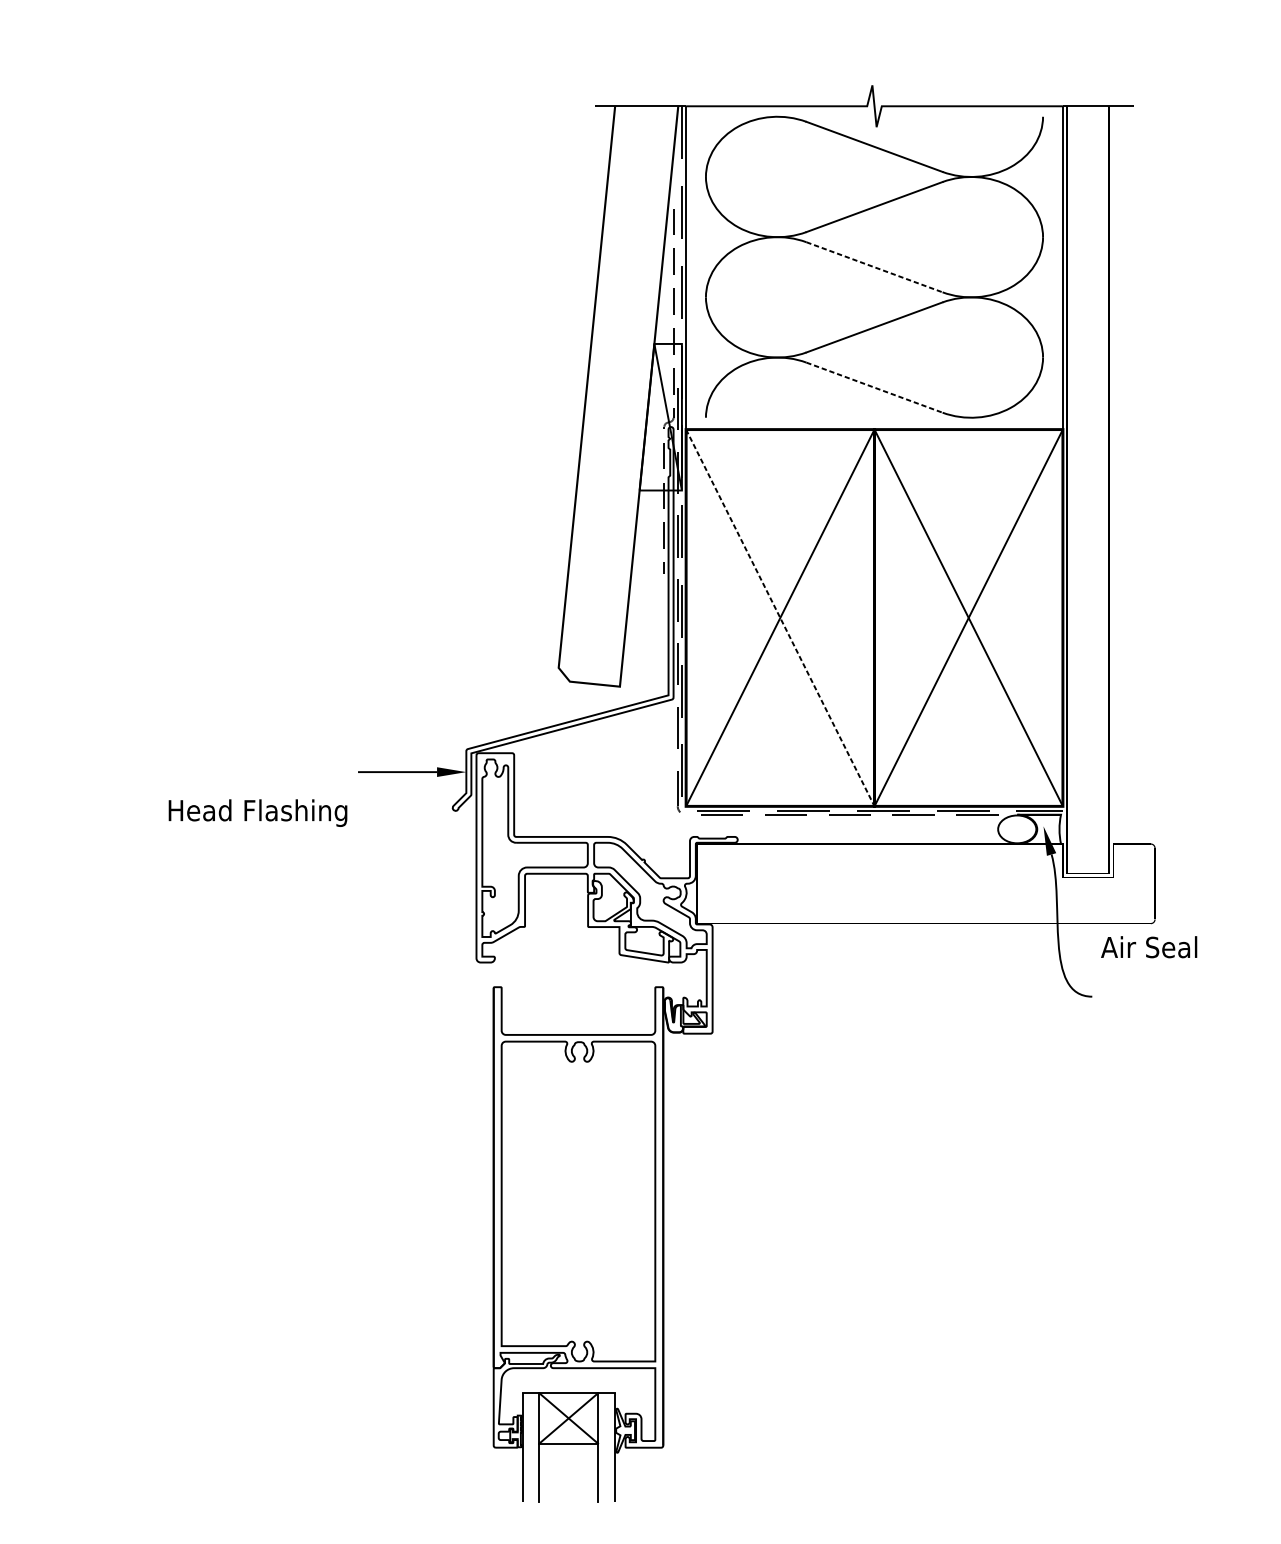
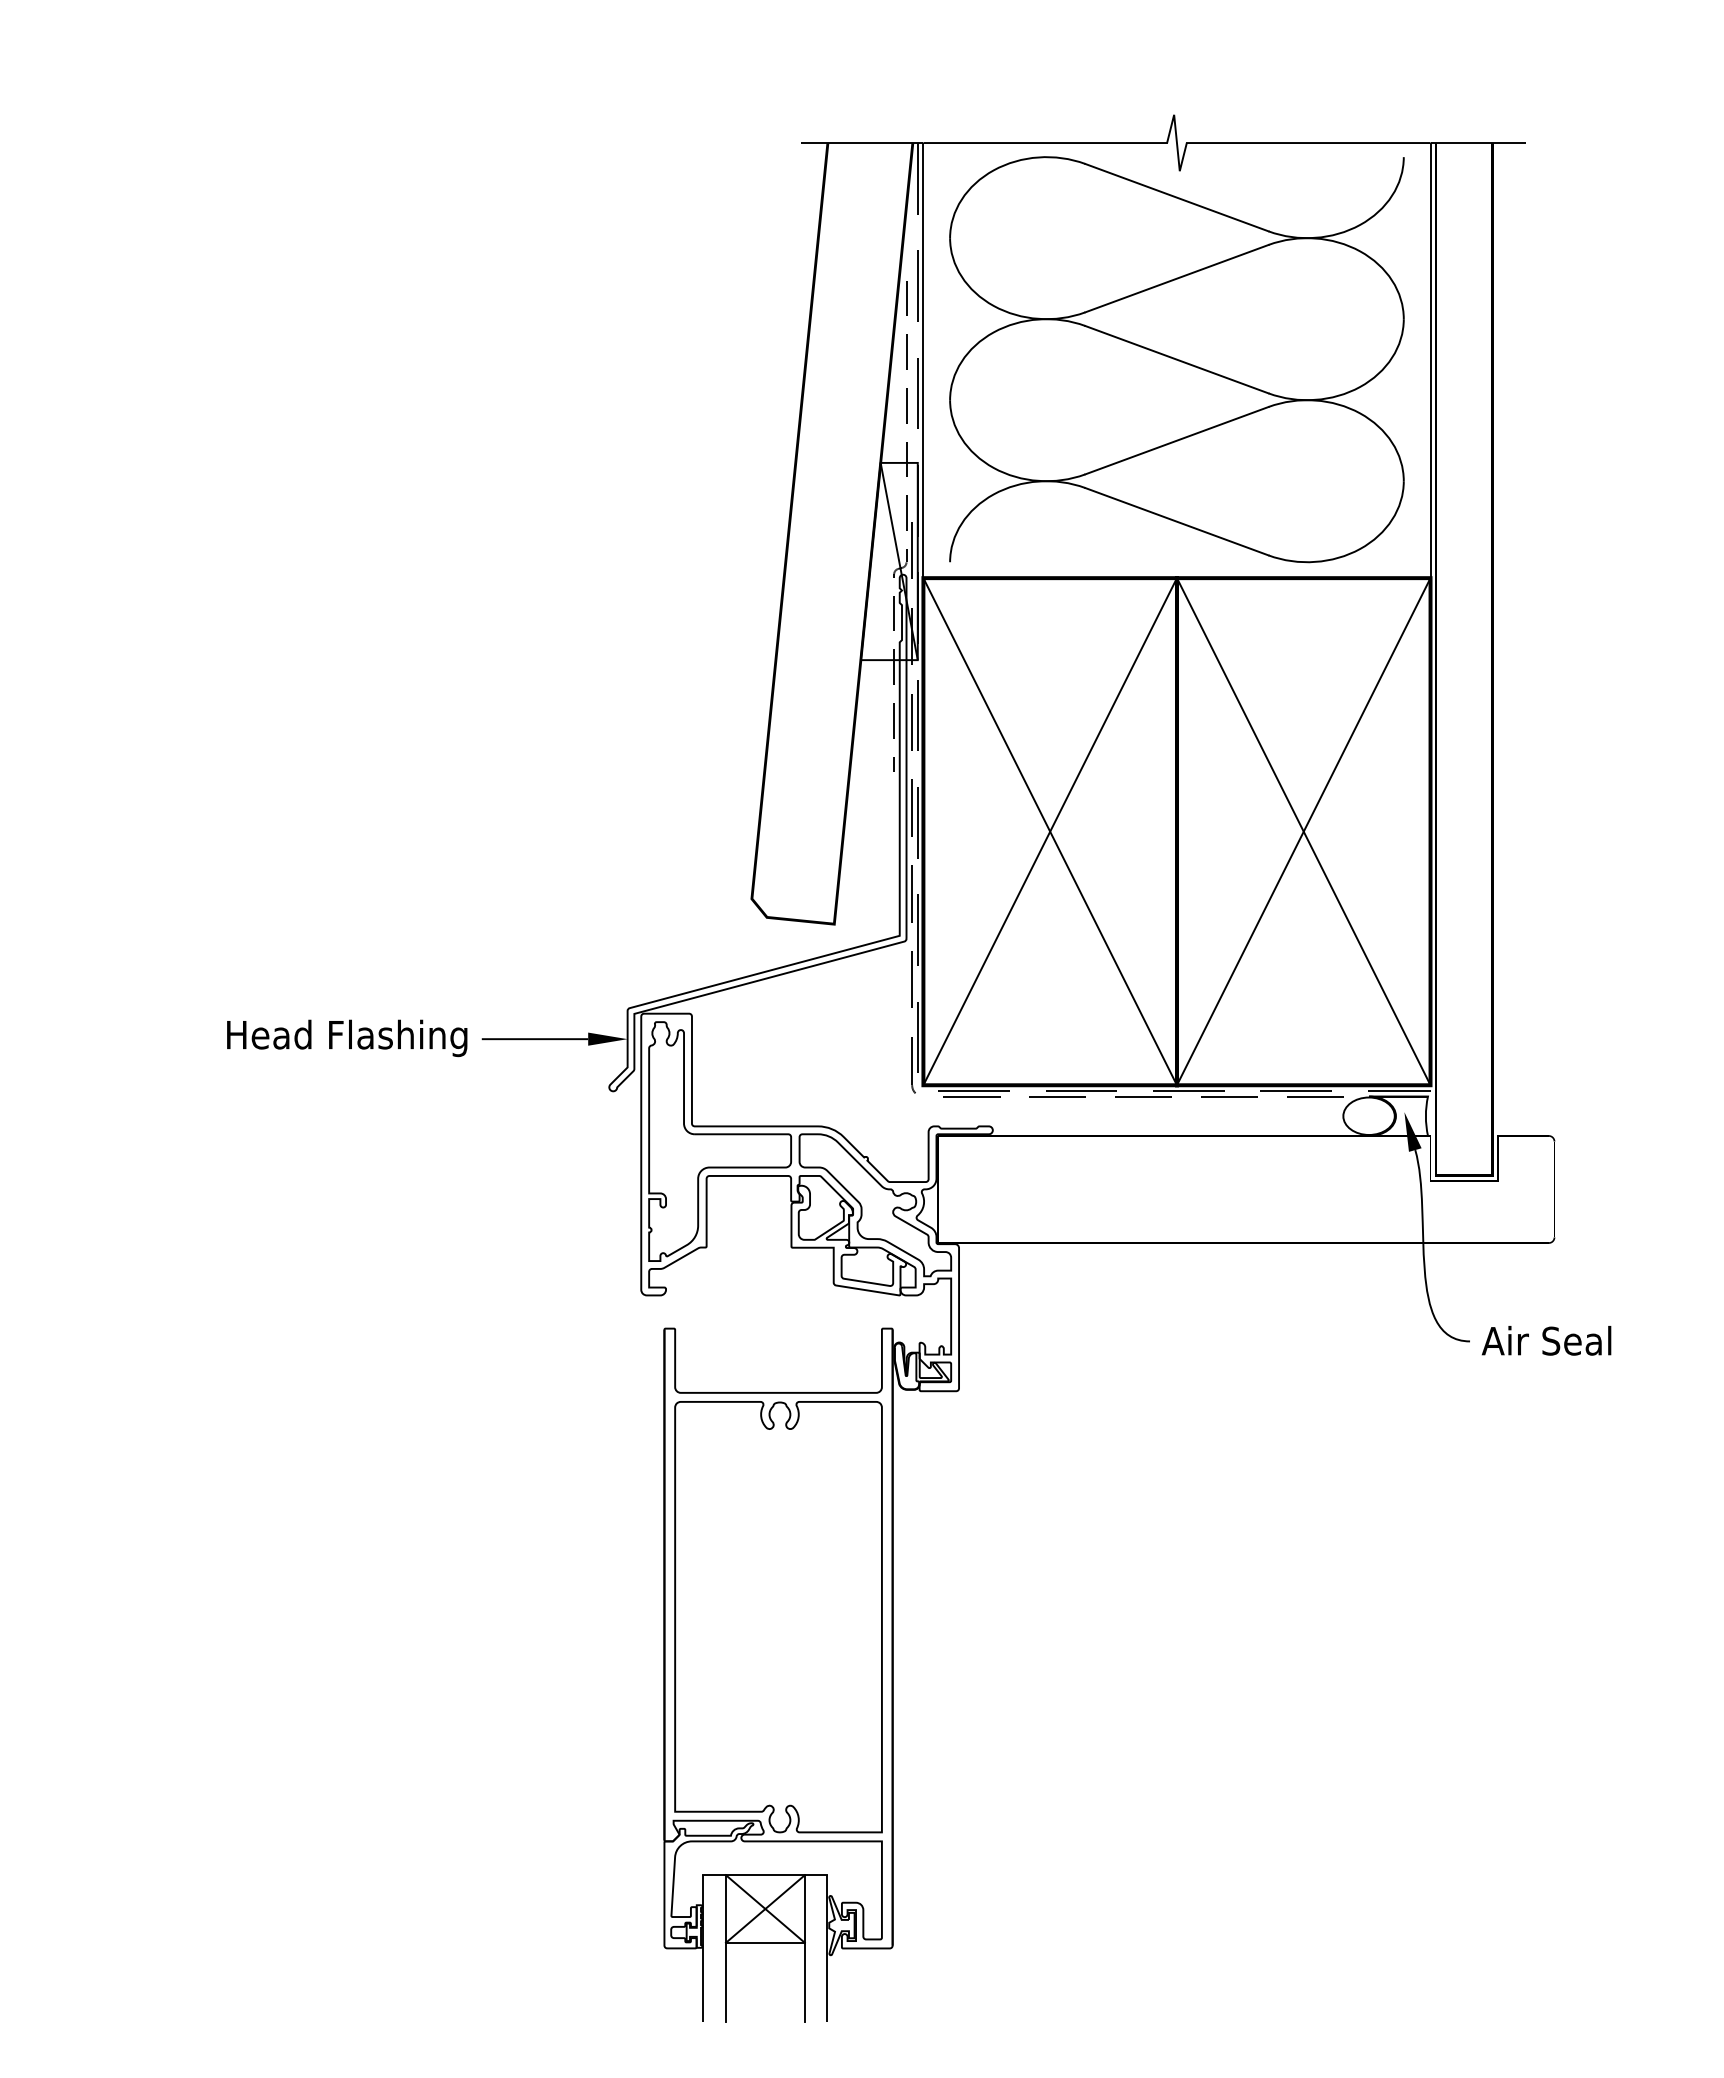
line: (874, 267) -> (1176, 359), dashed -> solid
line: (874, 387) -> (1176, 521), dashed -> solid
line: (780, 618) -> (1050, 832), dashed -> solid
text: (258, 813) -> (347, 1038), moved
text: (1149, 946) -> (1546, 1340), moved

